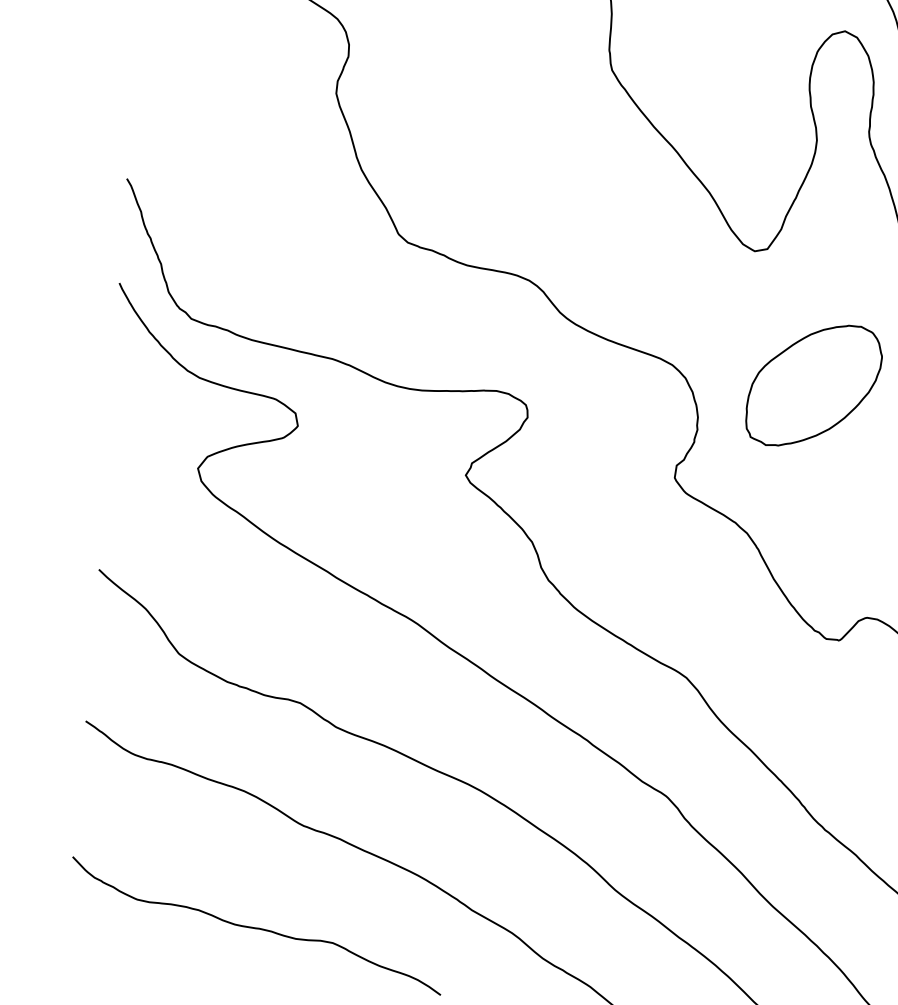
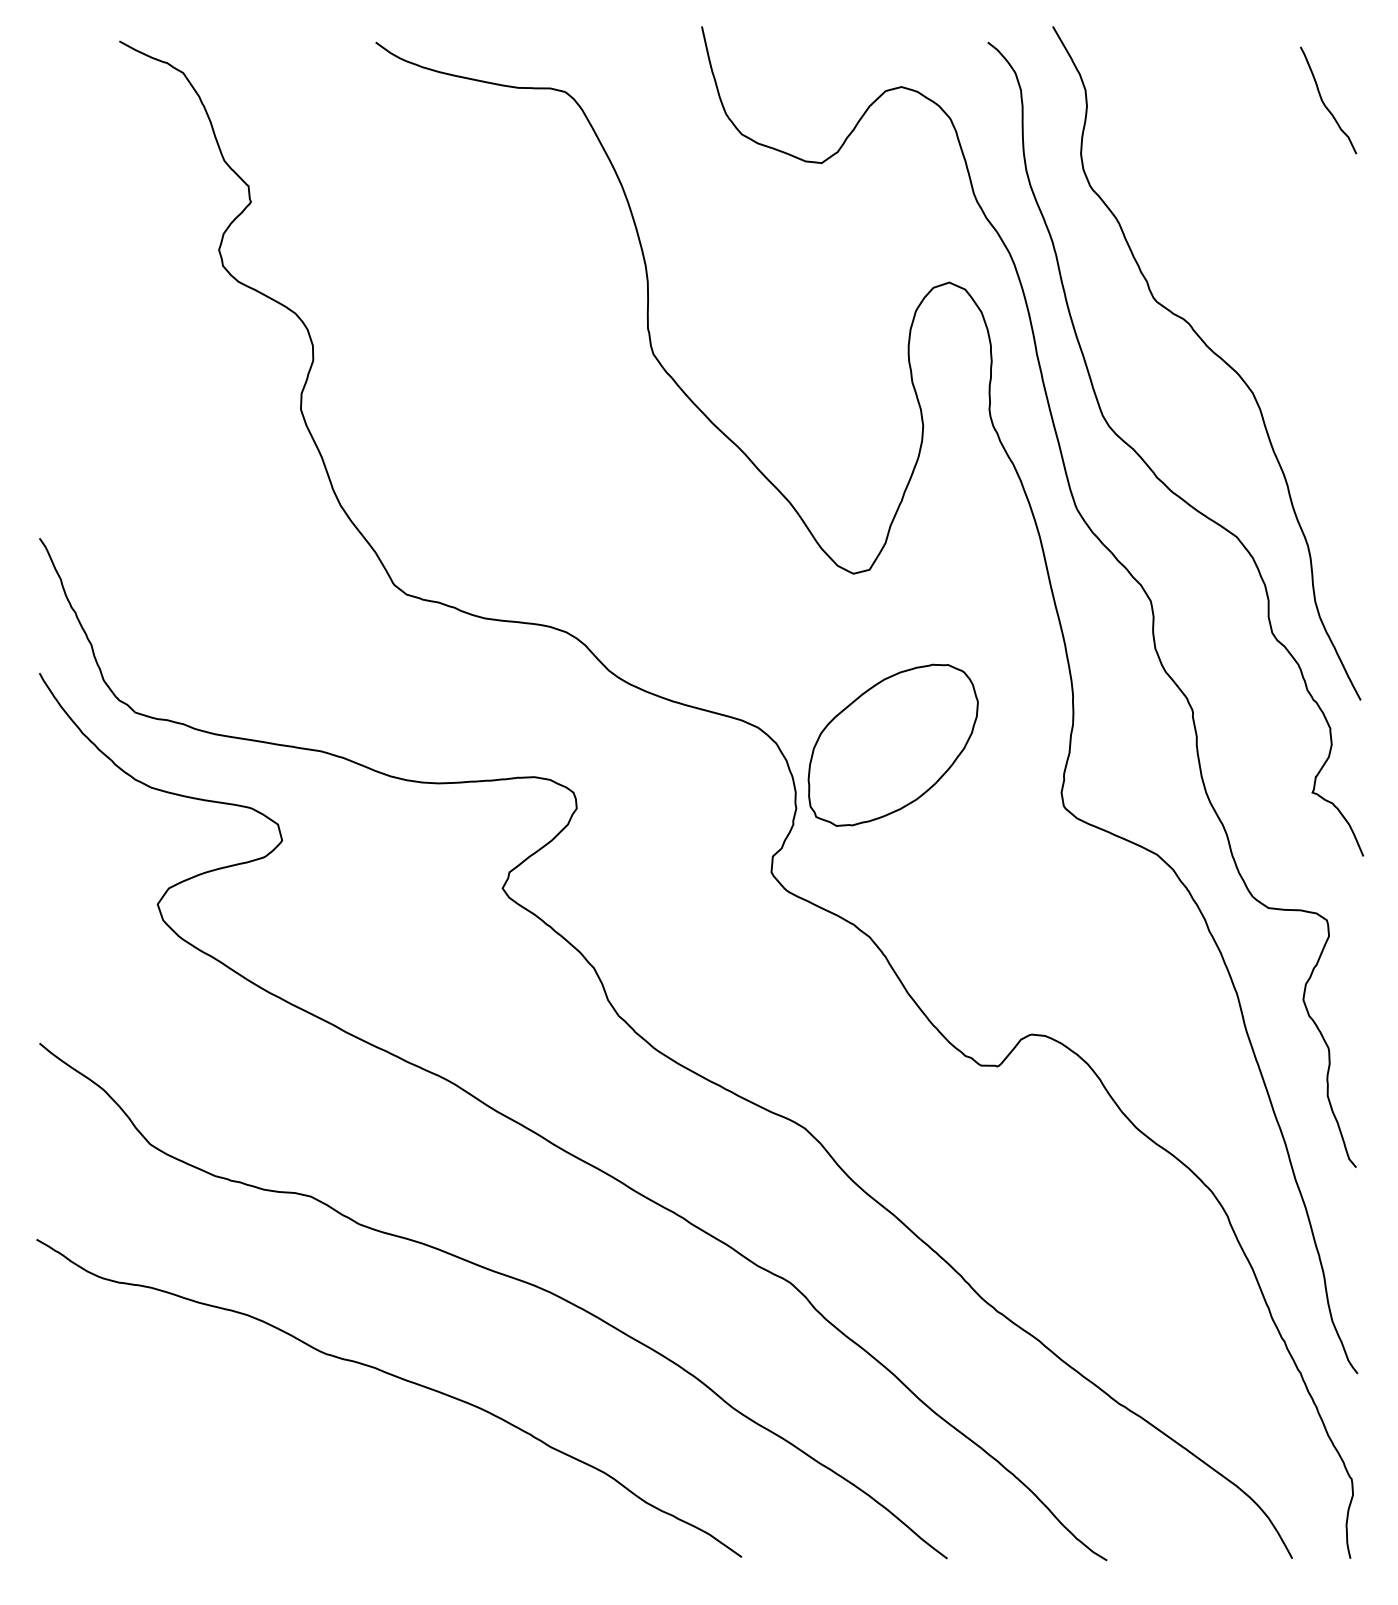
part: (813, 385) -> (892, 744), moved
curve: (256, 927) -> (275, 1489), removed

